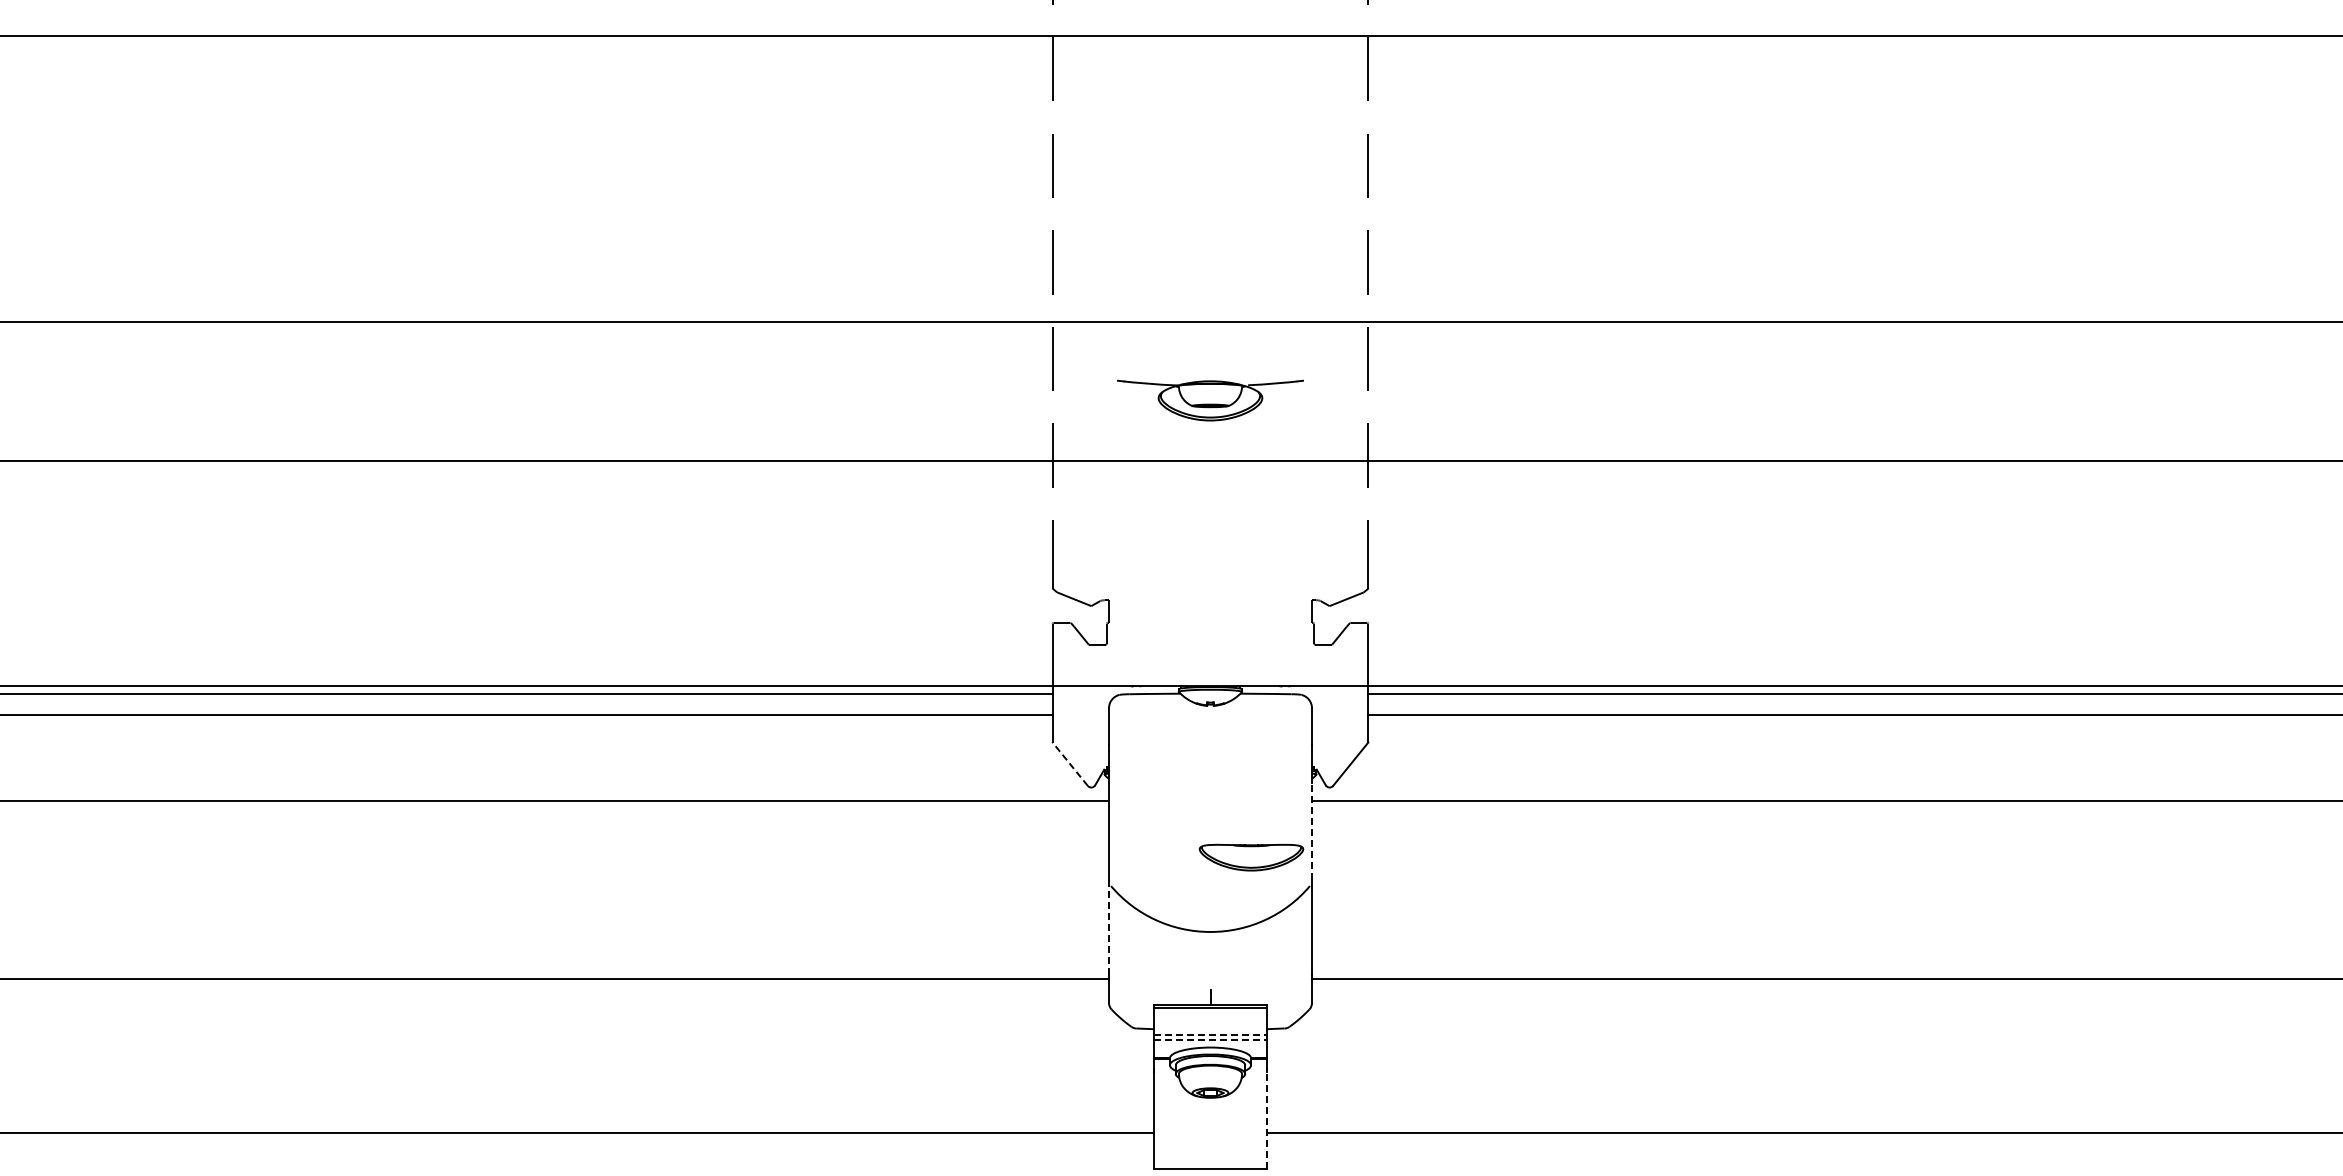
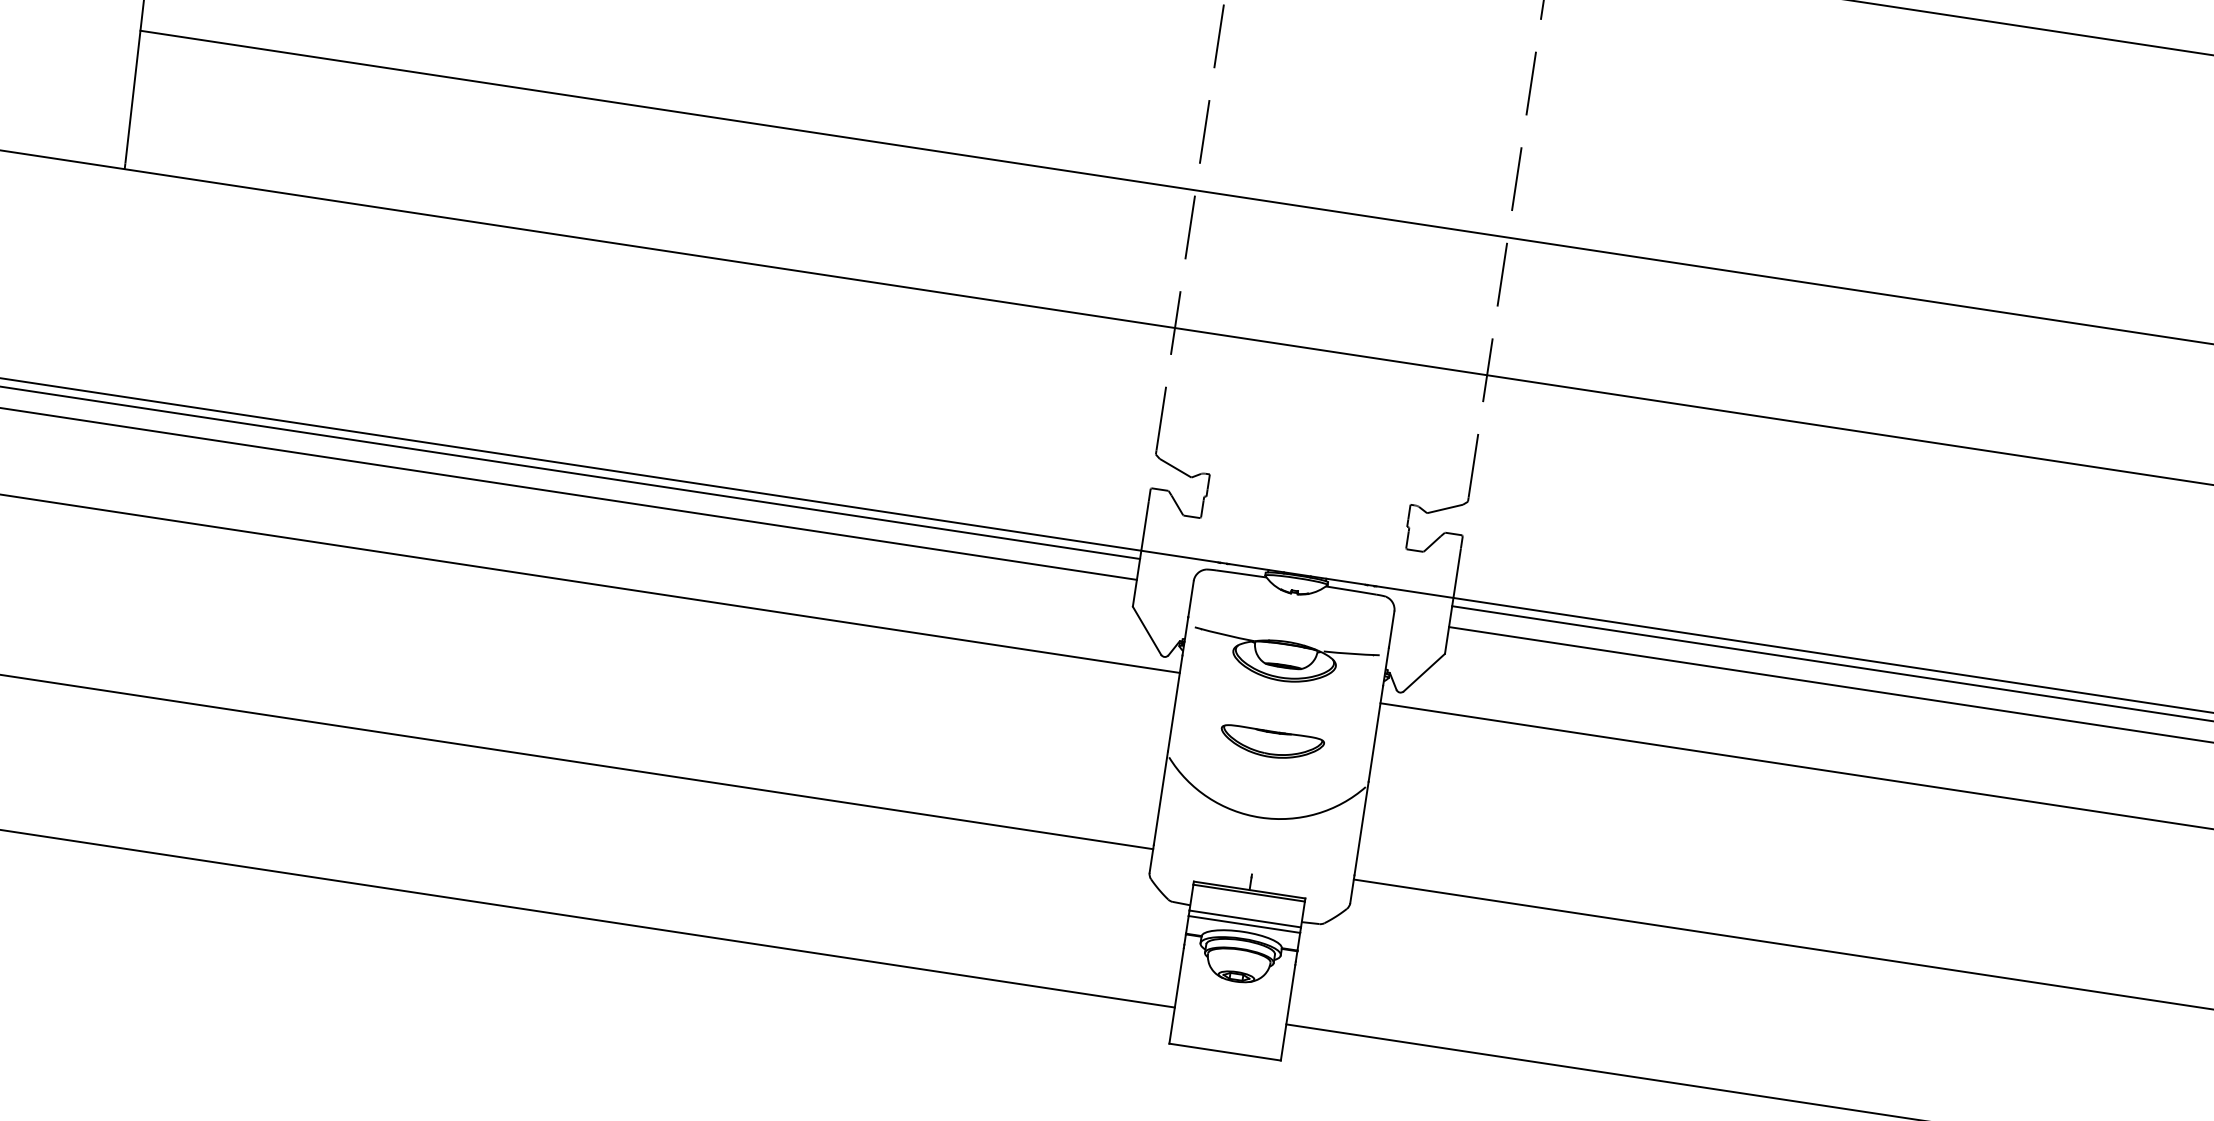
part: (1210, 400) -> (1284, 660), moved
line: (1070, 764) -> (1147, 631), dashed -> solid
line: (1311, 831) -> (1375, 733), dashed -> solid
part: (1251, 857) -> (1271, 743), moved
line: (1109, 928) -> (1161, 799), dashed -> solid
line: (1211, 1034) -> (1246, 919), dashed -> solid
line: (1211, 1040) -> (1245, 925), dashed -> solid
line: (1266, 1120) -> (1287, 1012), dashed -> solid

